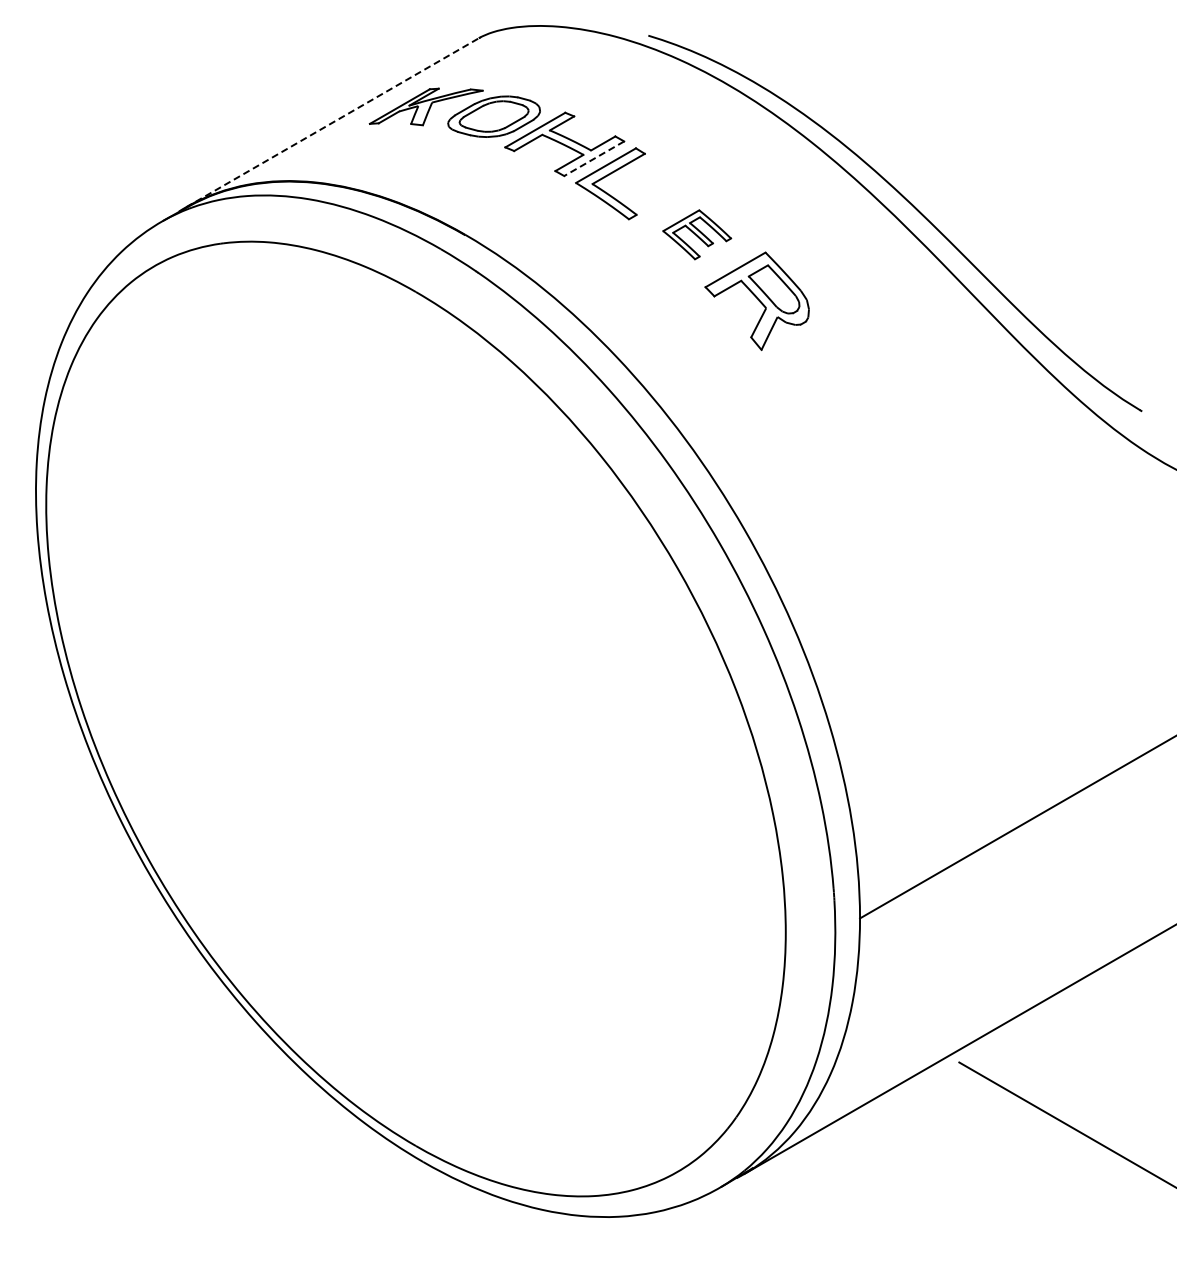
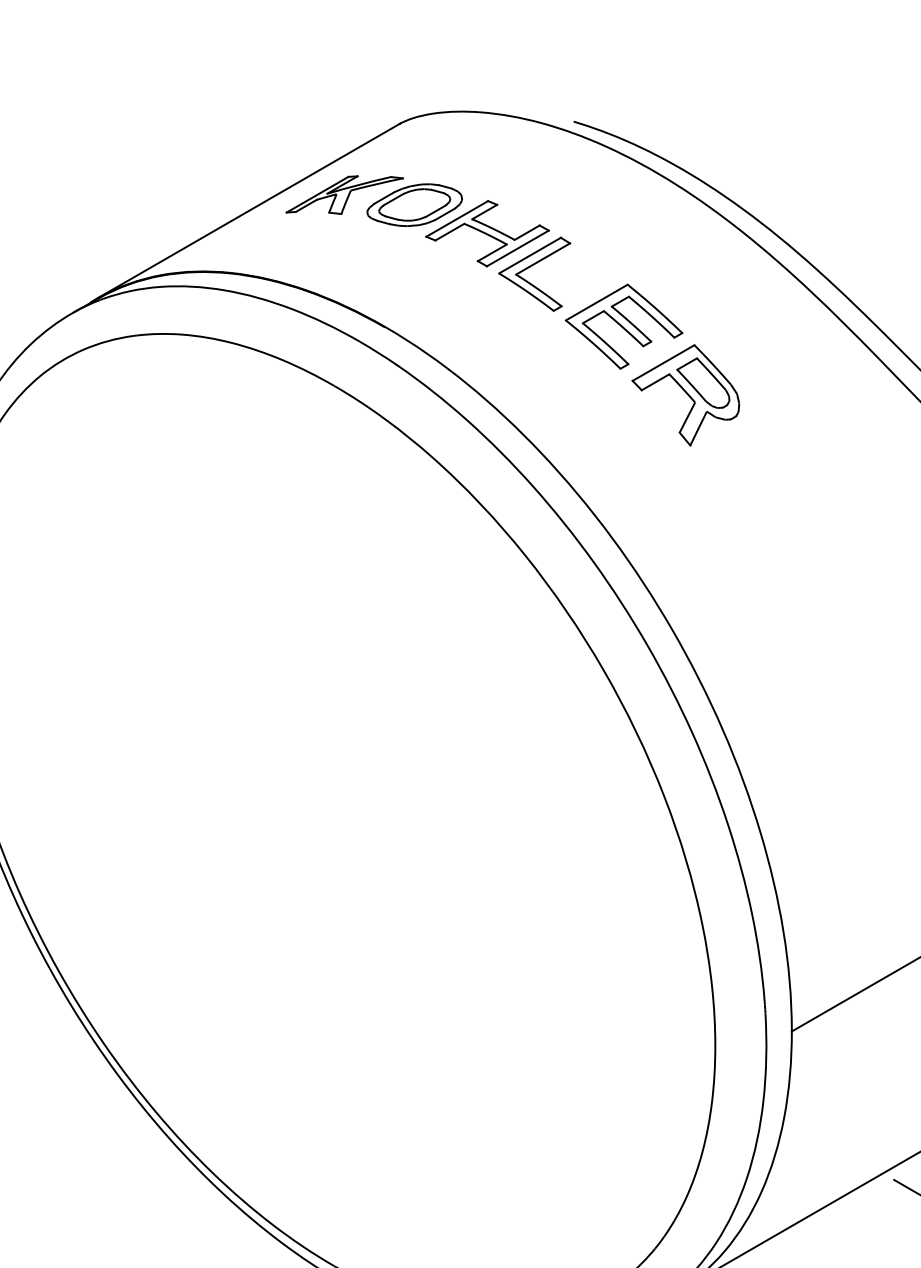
line: (332, 122) -> (248, 211), dashed -> solid
line: (594, 158) -> (518, 248), dashed -> solid
part: (696, 234) -> (623, 326), size x1.67

